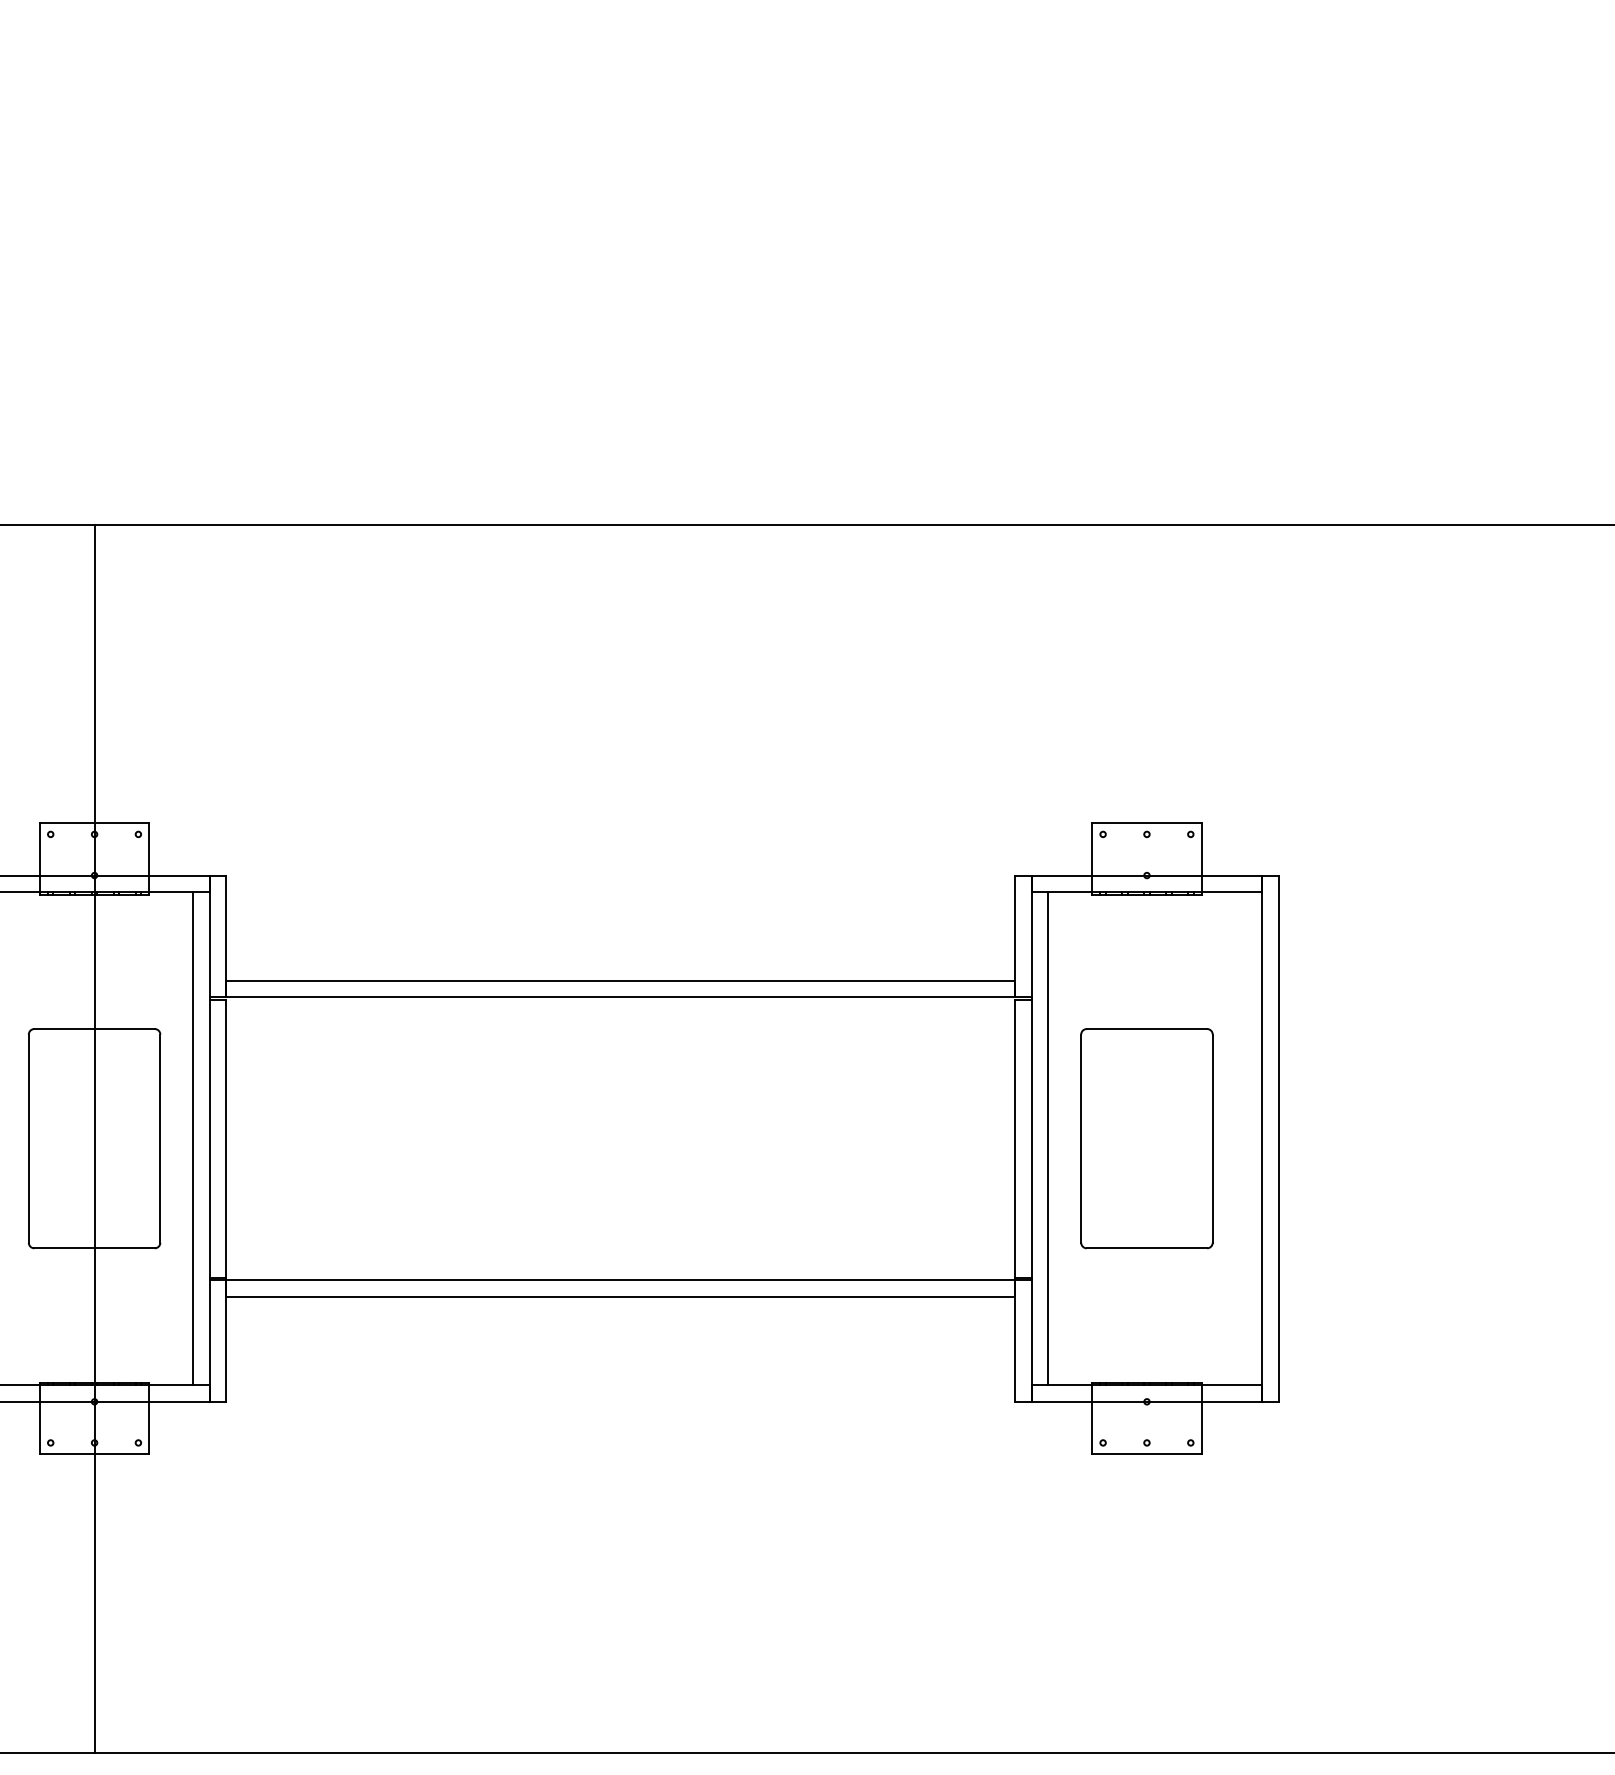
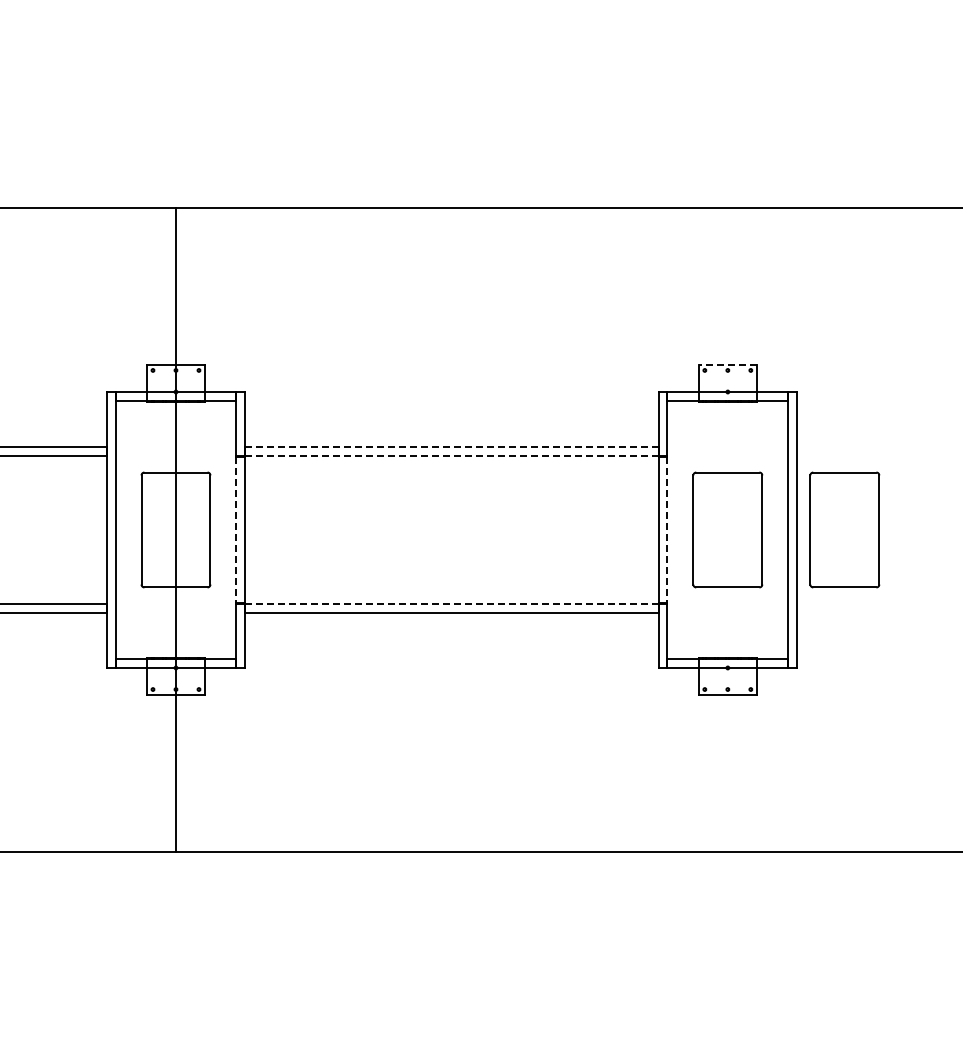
line: (1146, 823) -> (727, 364), solid -> dashed
line: (619, 981) -> (451, 447), solid -> dashed
line: (619, 996) -> (451, 455), solid -> dashed
line: (192, 1137) -> (227, 529), removed
line: (209, 1137) -> (236, 529), solid -> dashed
line: (1031, 1137) -> (667, 529), solid -> dashed
line: (1049, 1137) -> (676, 529), removed
part: (1369, 1137) -> (844, 529), added
line: (619, 1280) -> (451, 604), solid -> dashed

